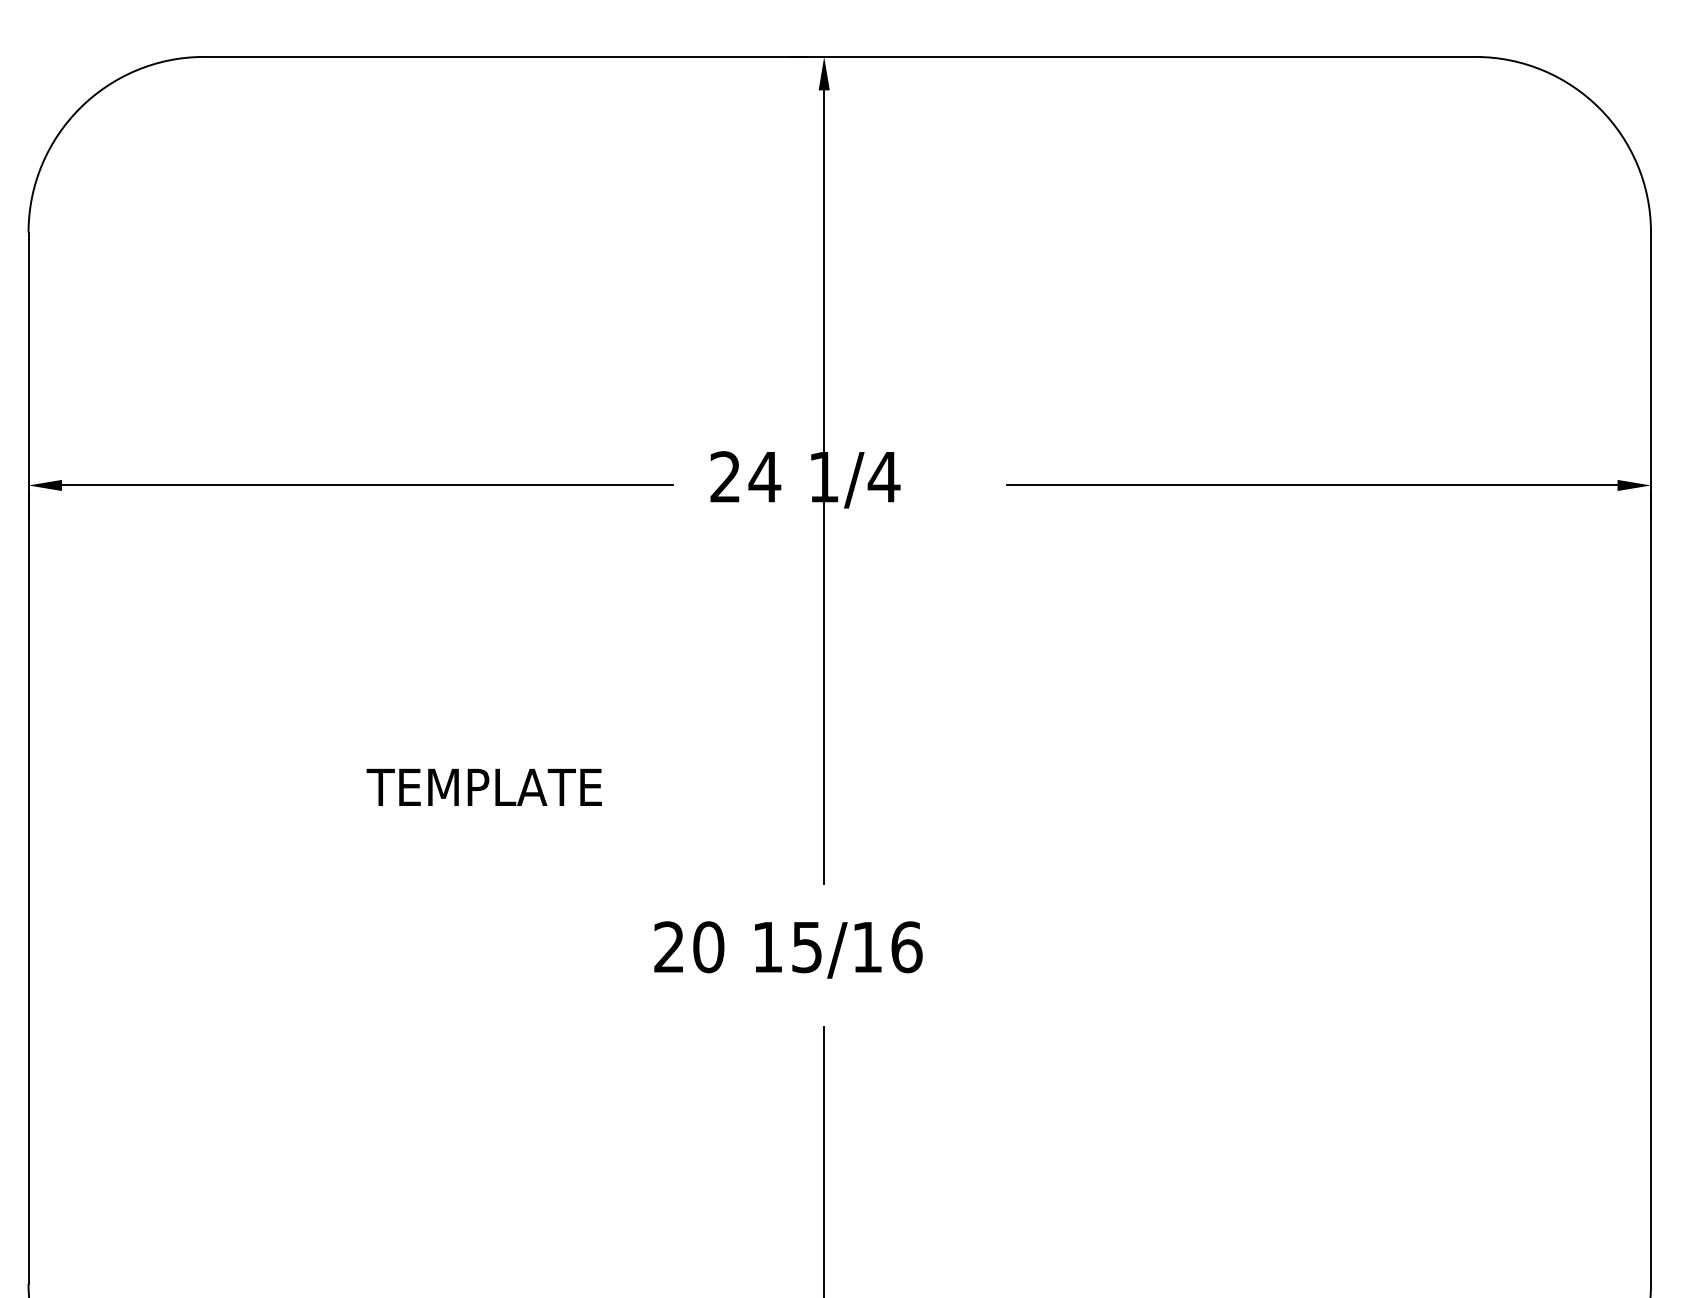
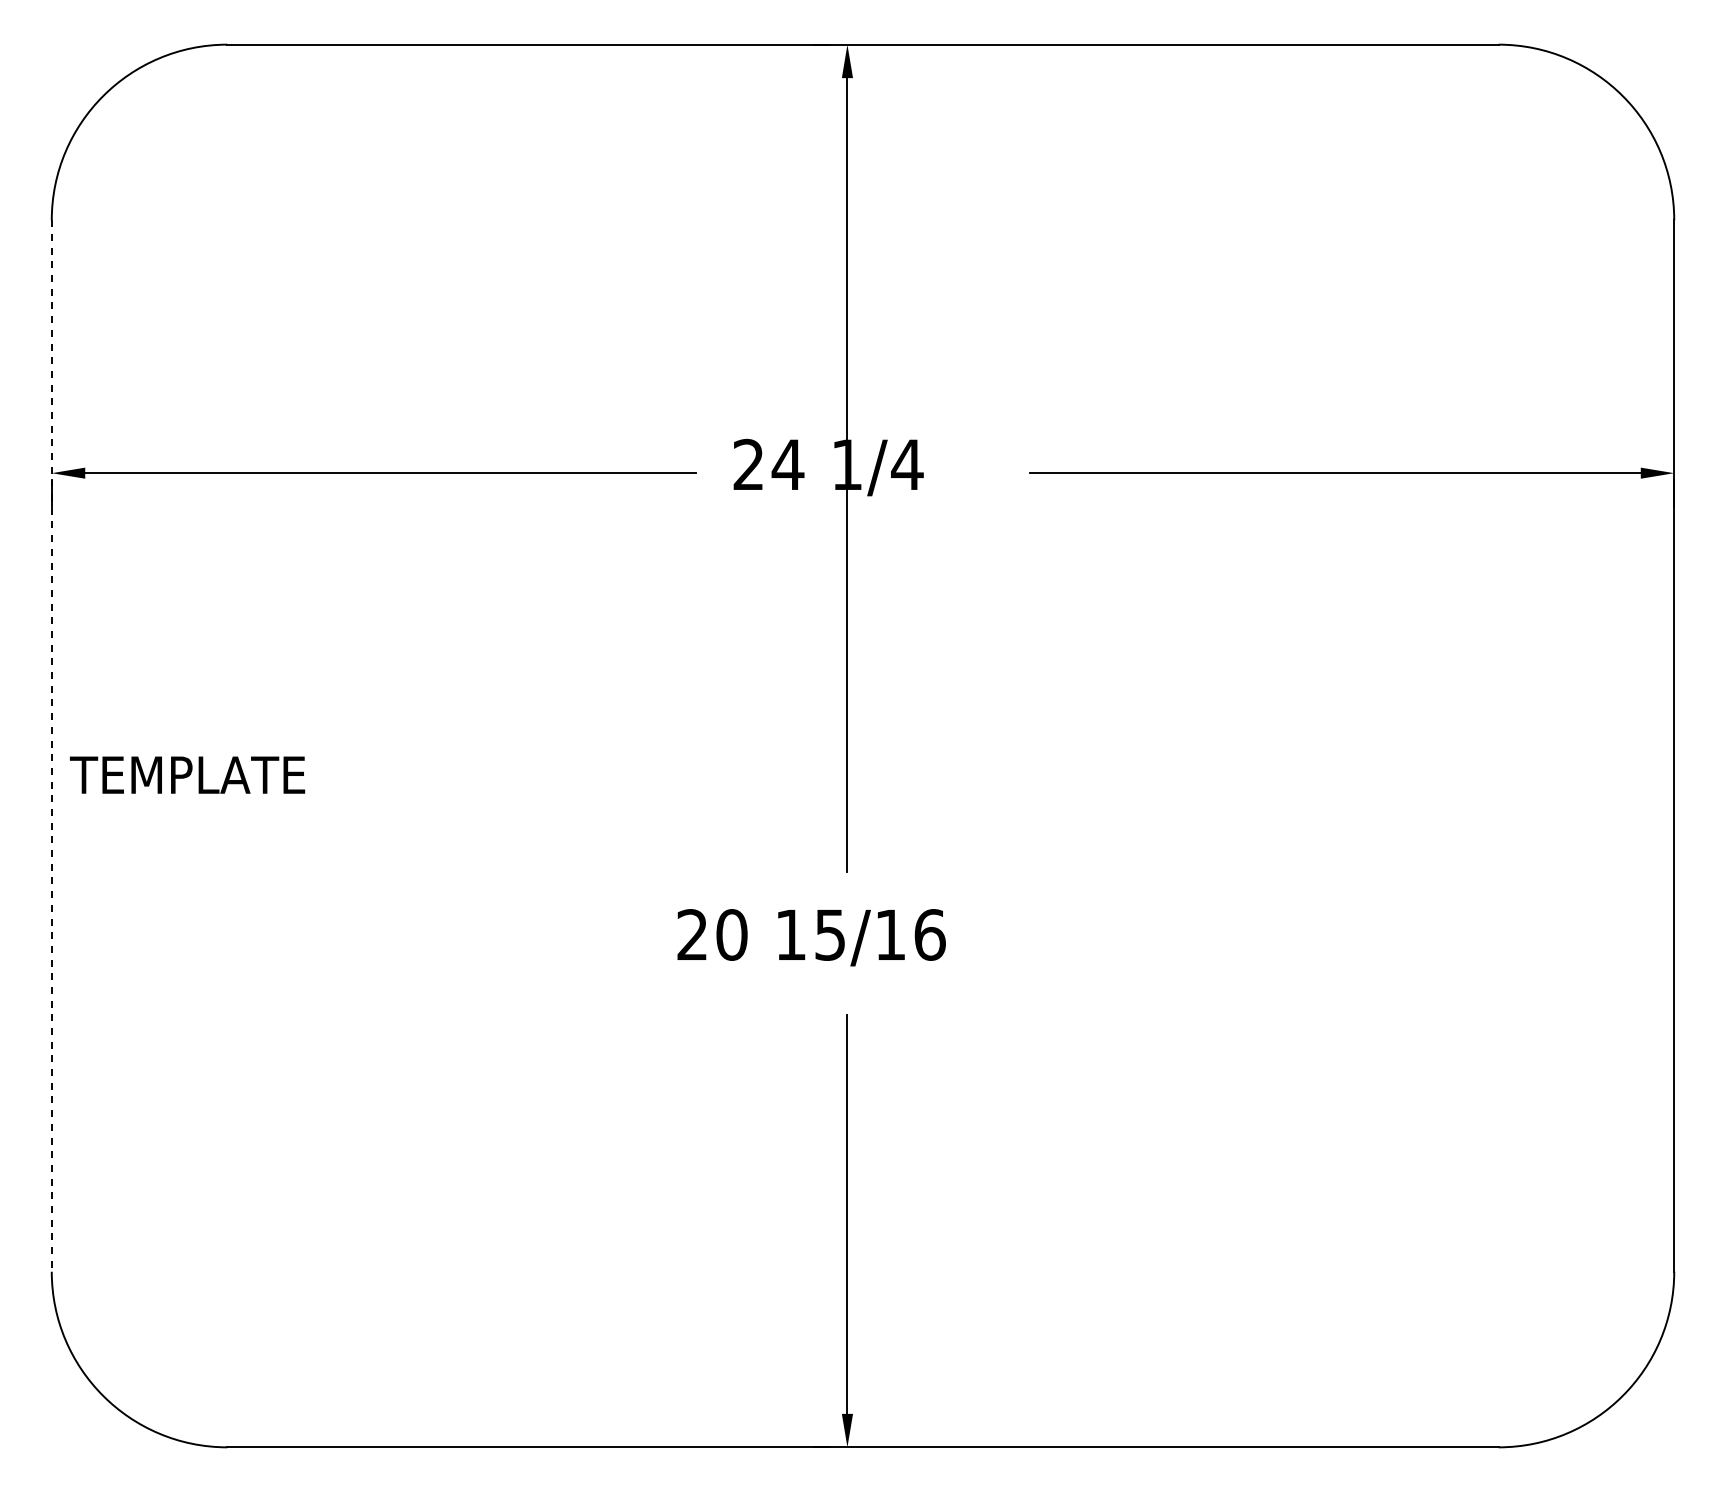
line: (28, 758) -> (51, 746), solid -> dashed
text: (484, 786) -> (187, 774), moved

